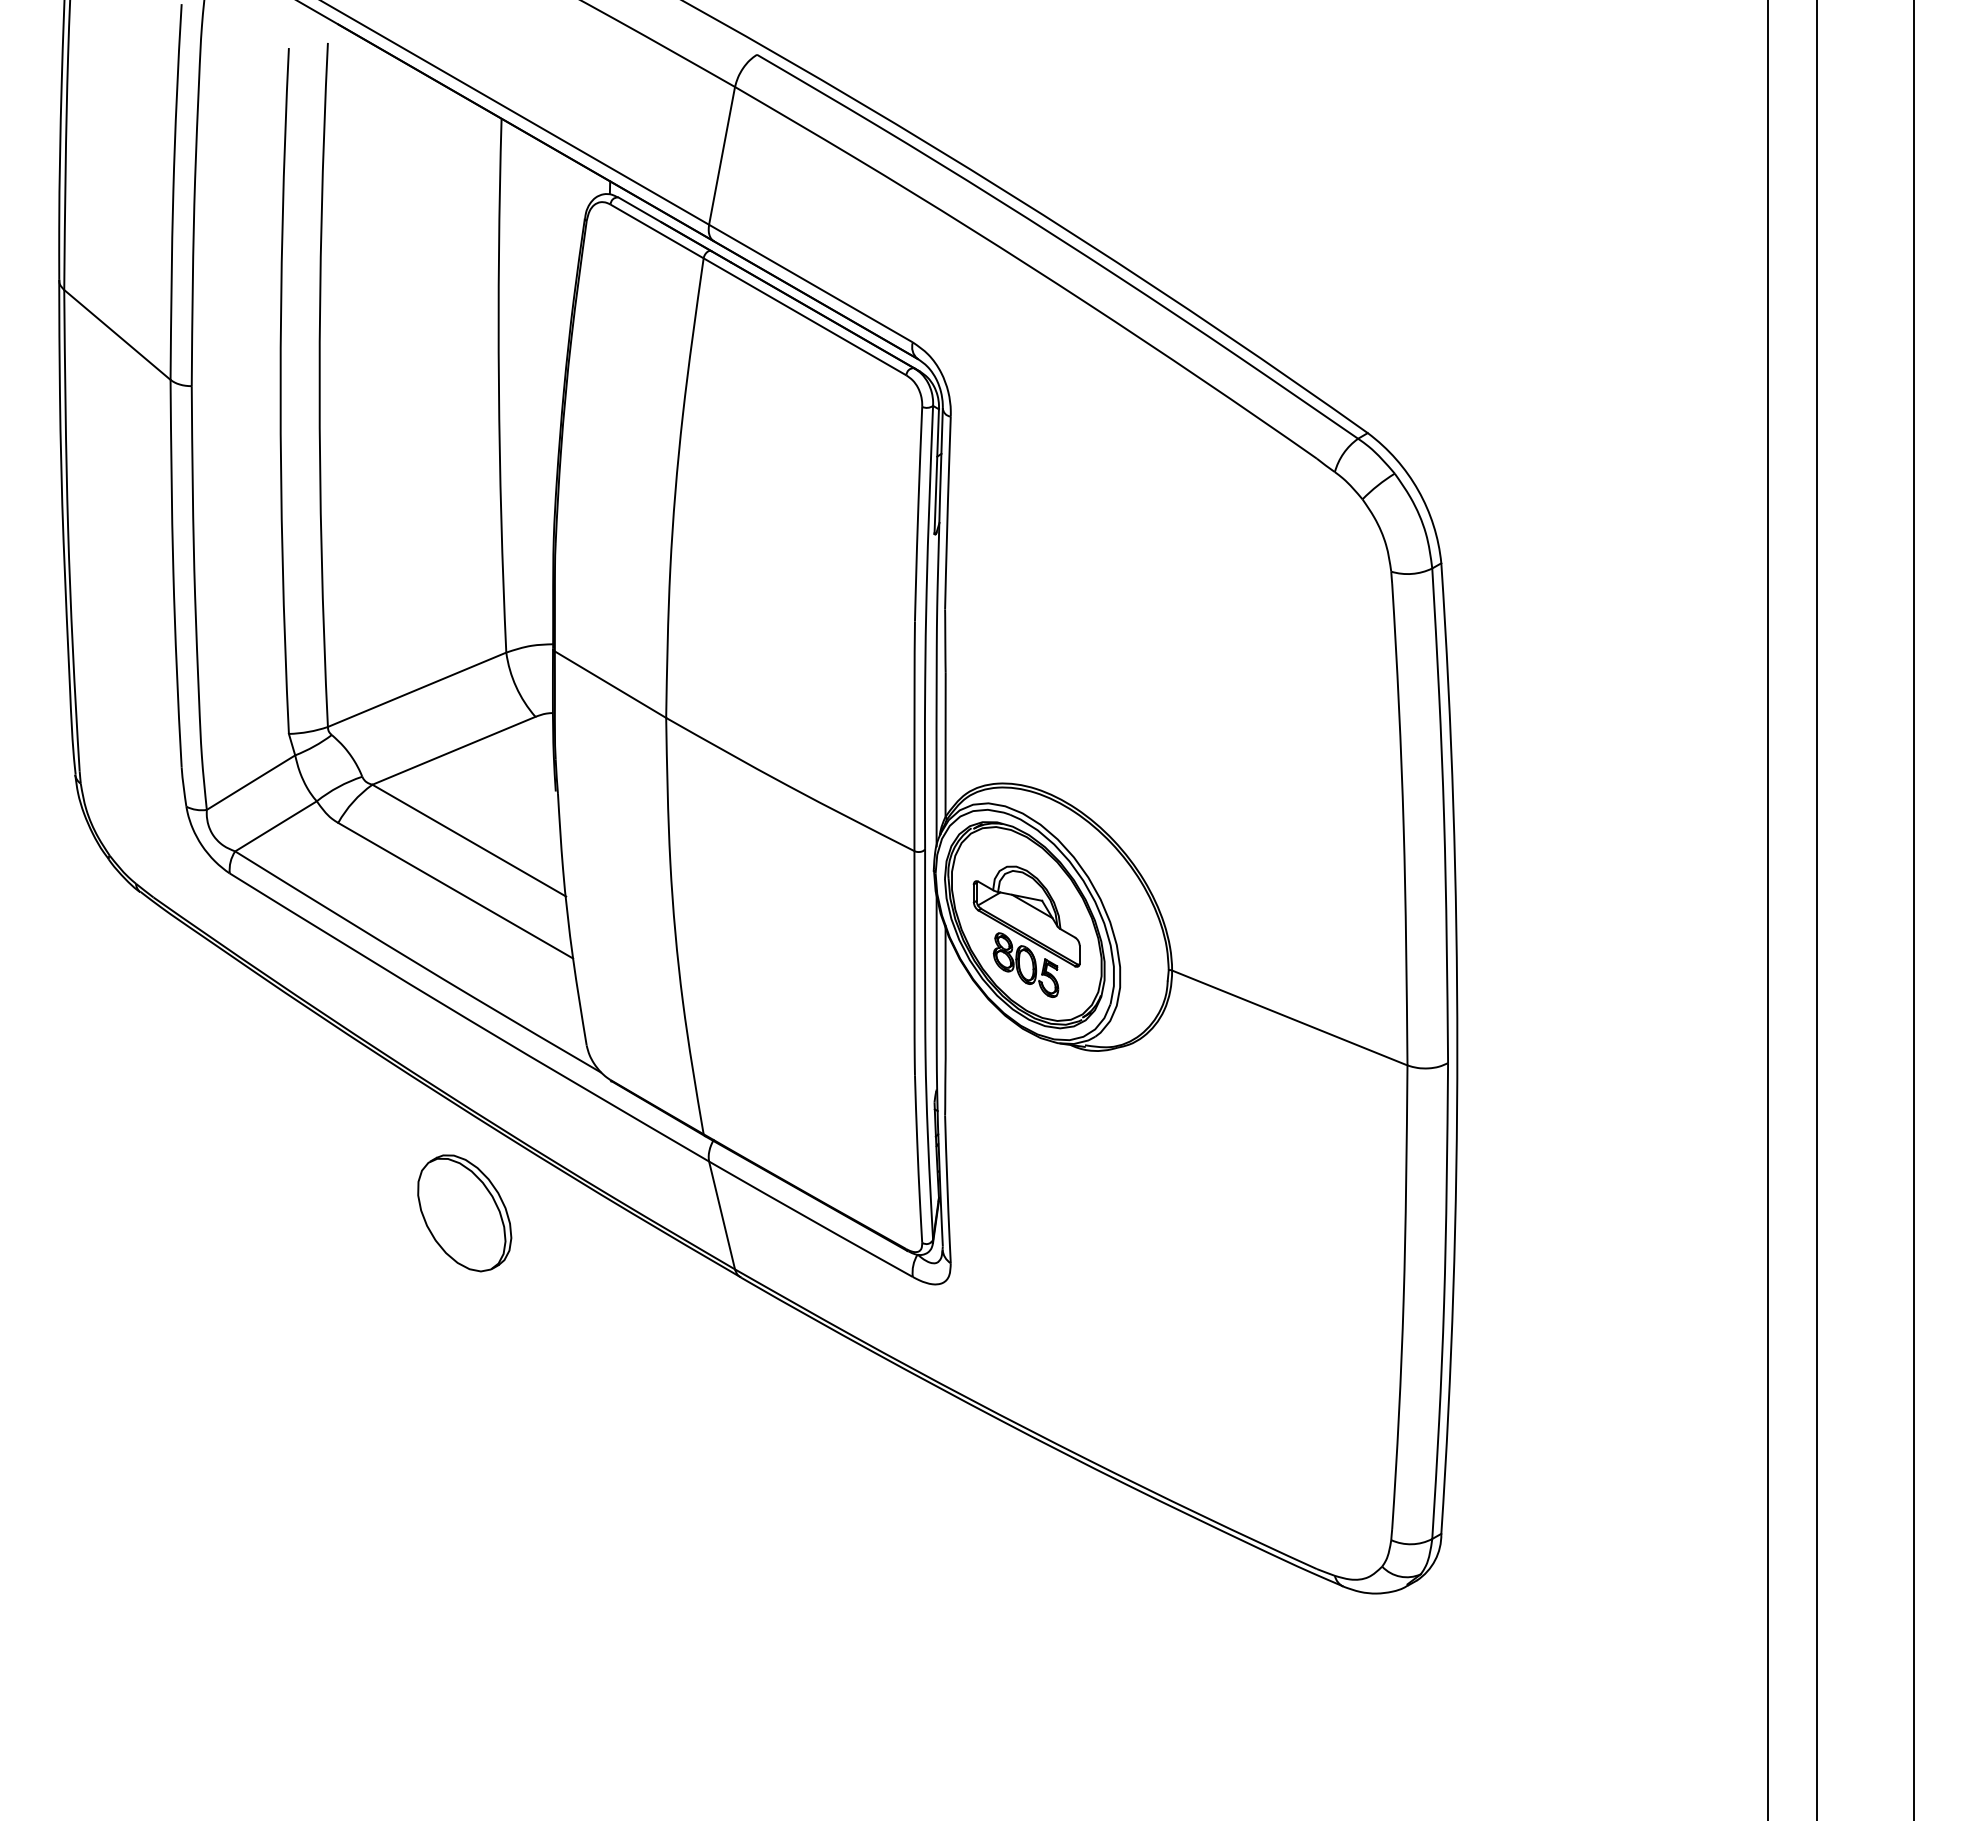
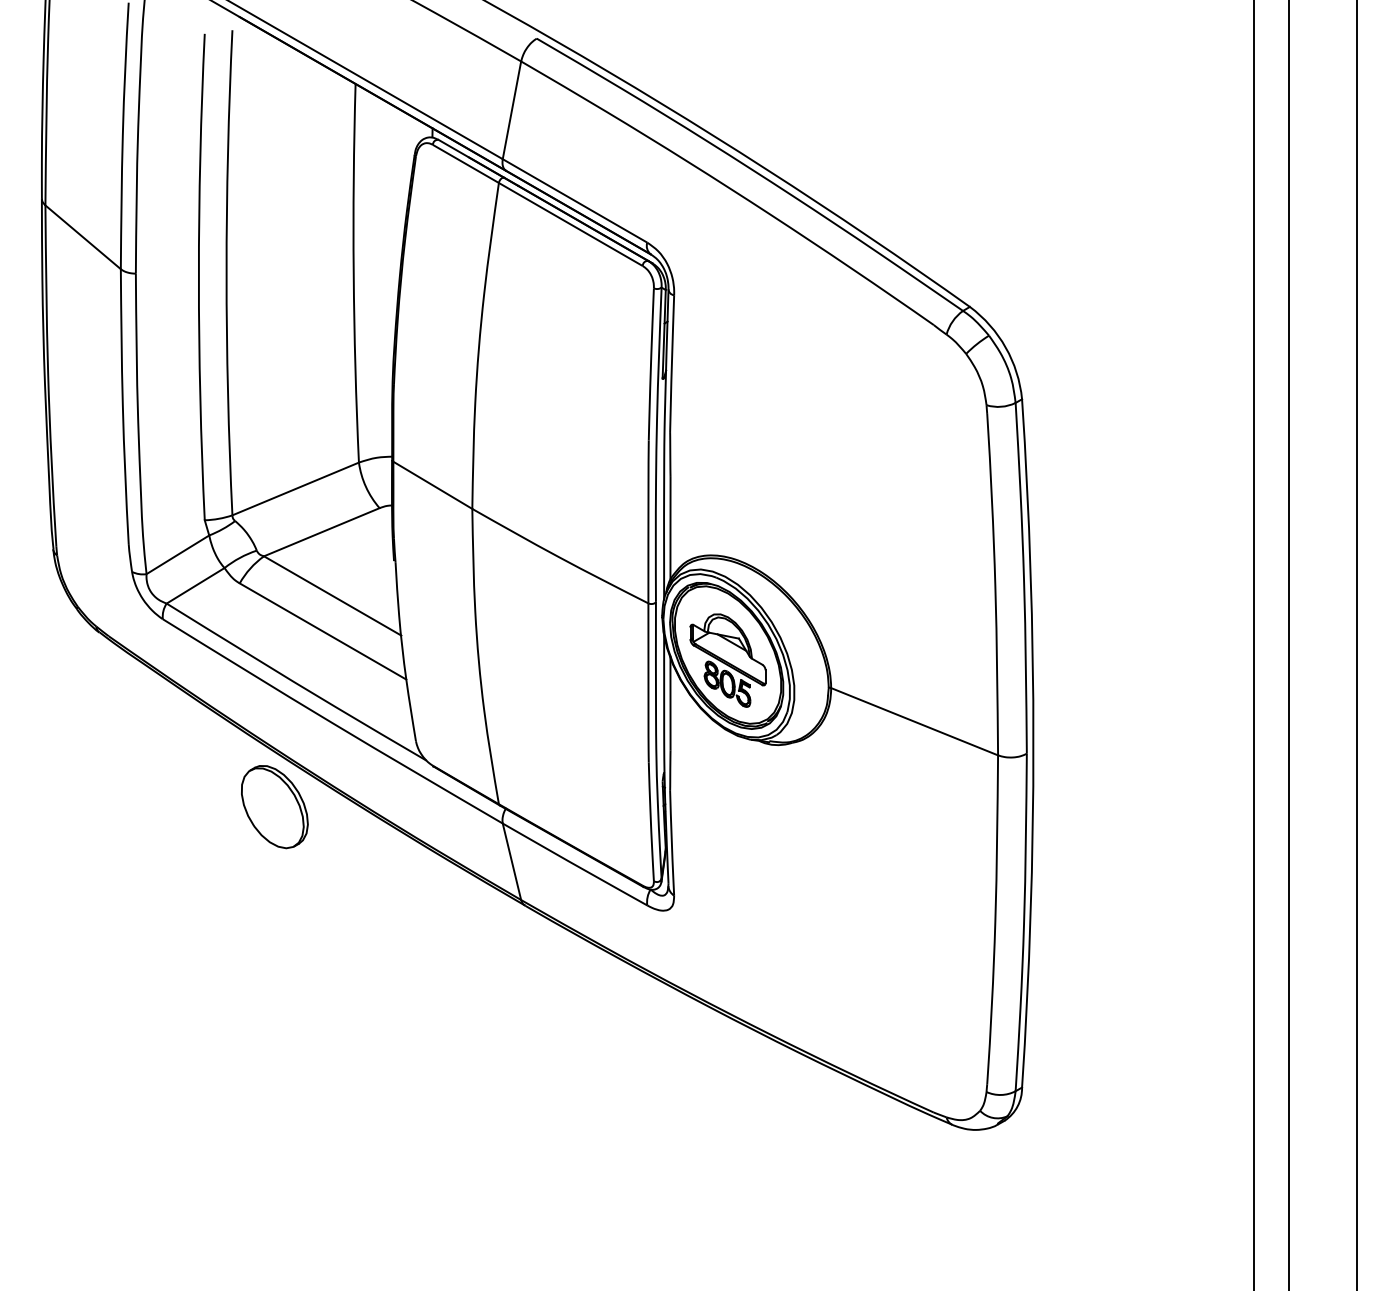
part: (464, 1213) -> (274, 807), moved

